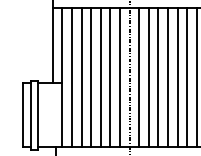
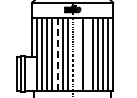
line: (100, 77) -> (57, 54), solid -> dashed
line: (138, 77) -> (77, 54), removed
line: (157, 77) -> (87, 54), removed

